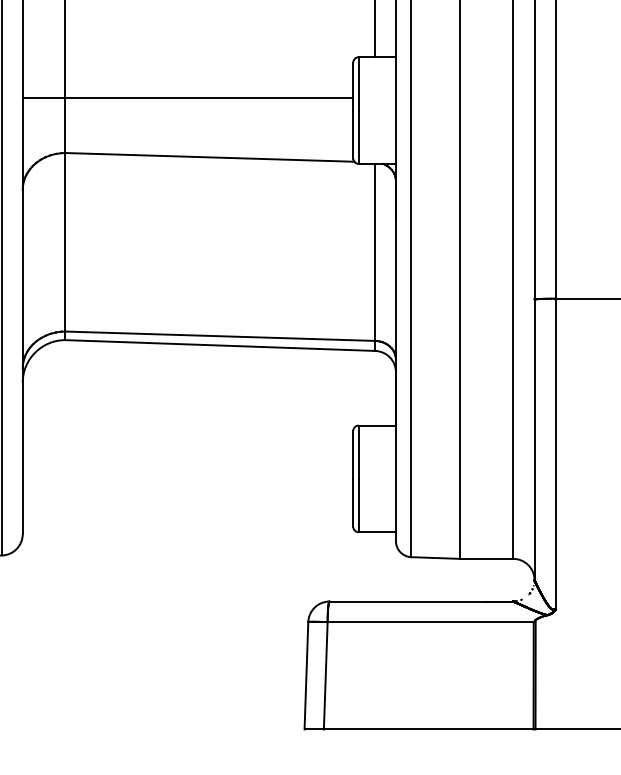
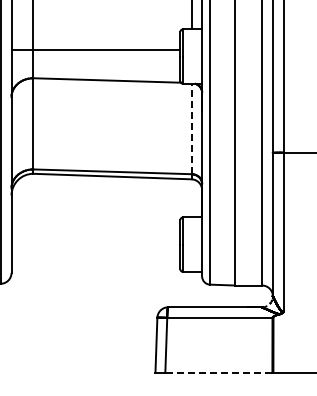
line: (375, 251) -> (191, 128), solid -> dashed
line: (427, 729) -> (218, 372), solid -> dashed

